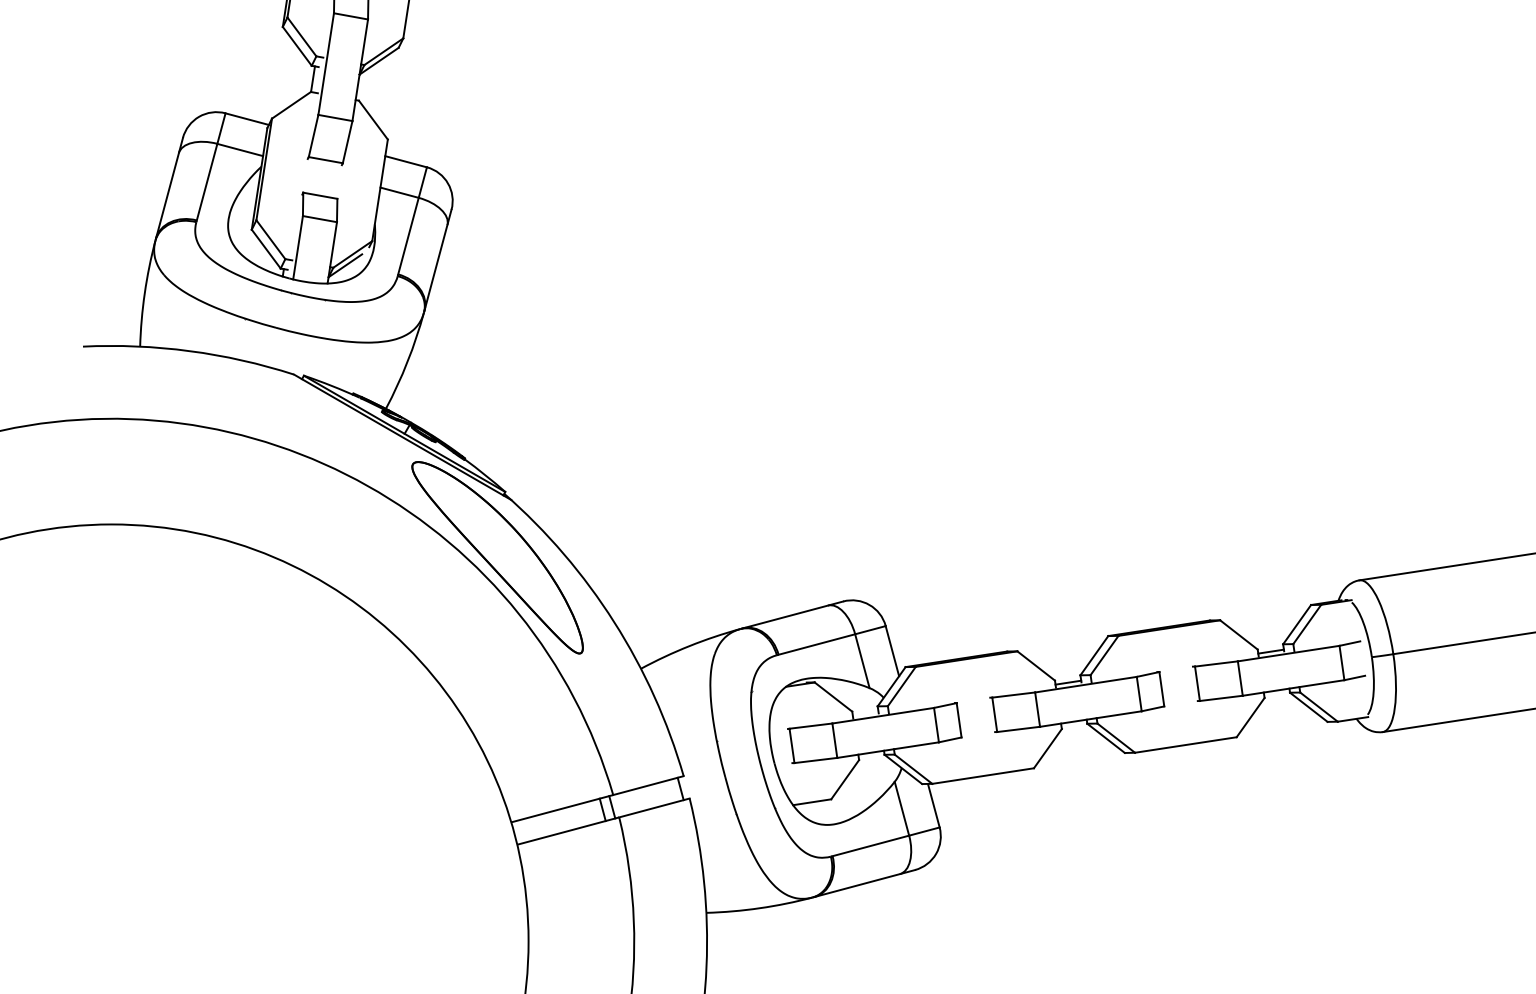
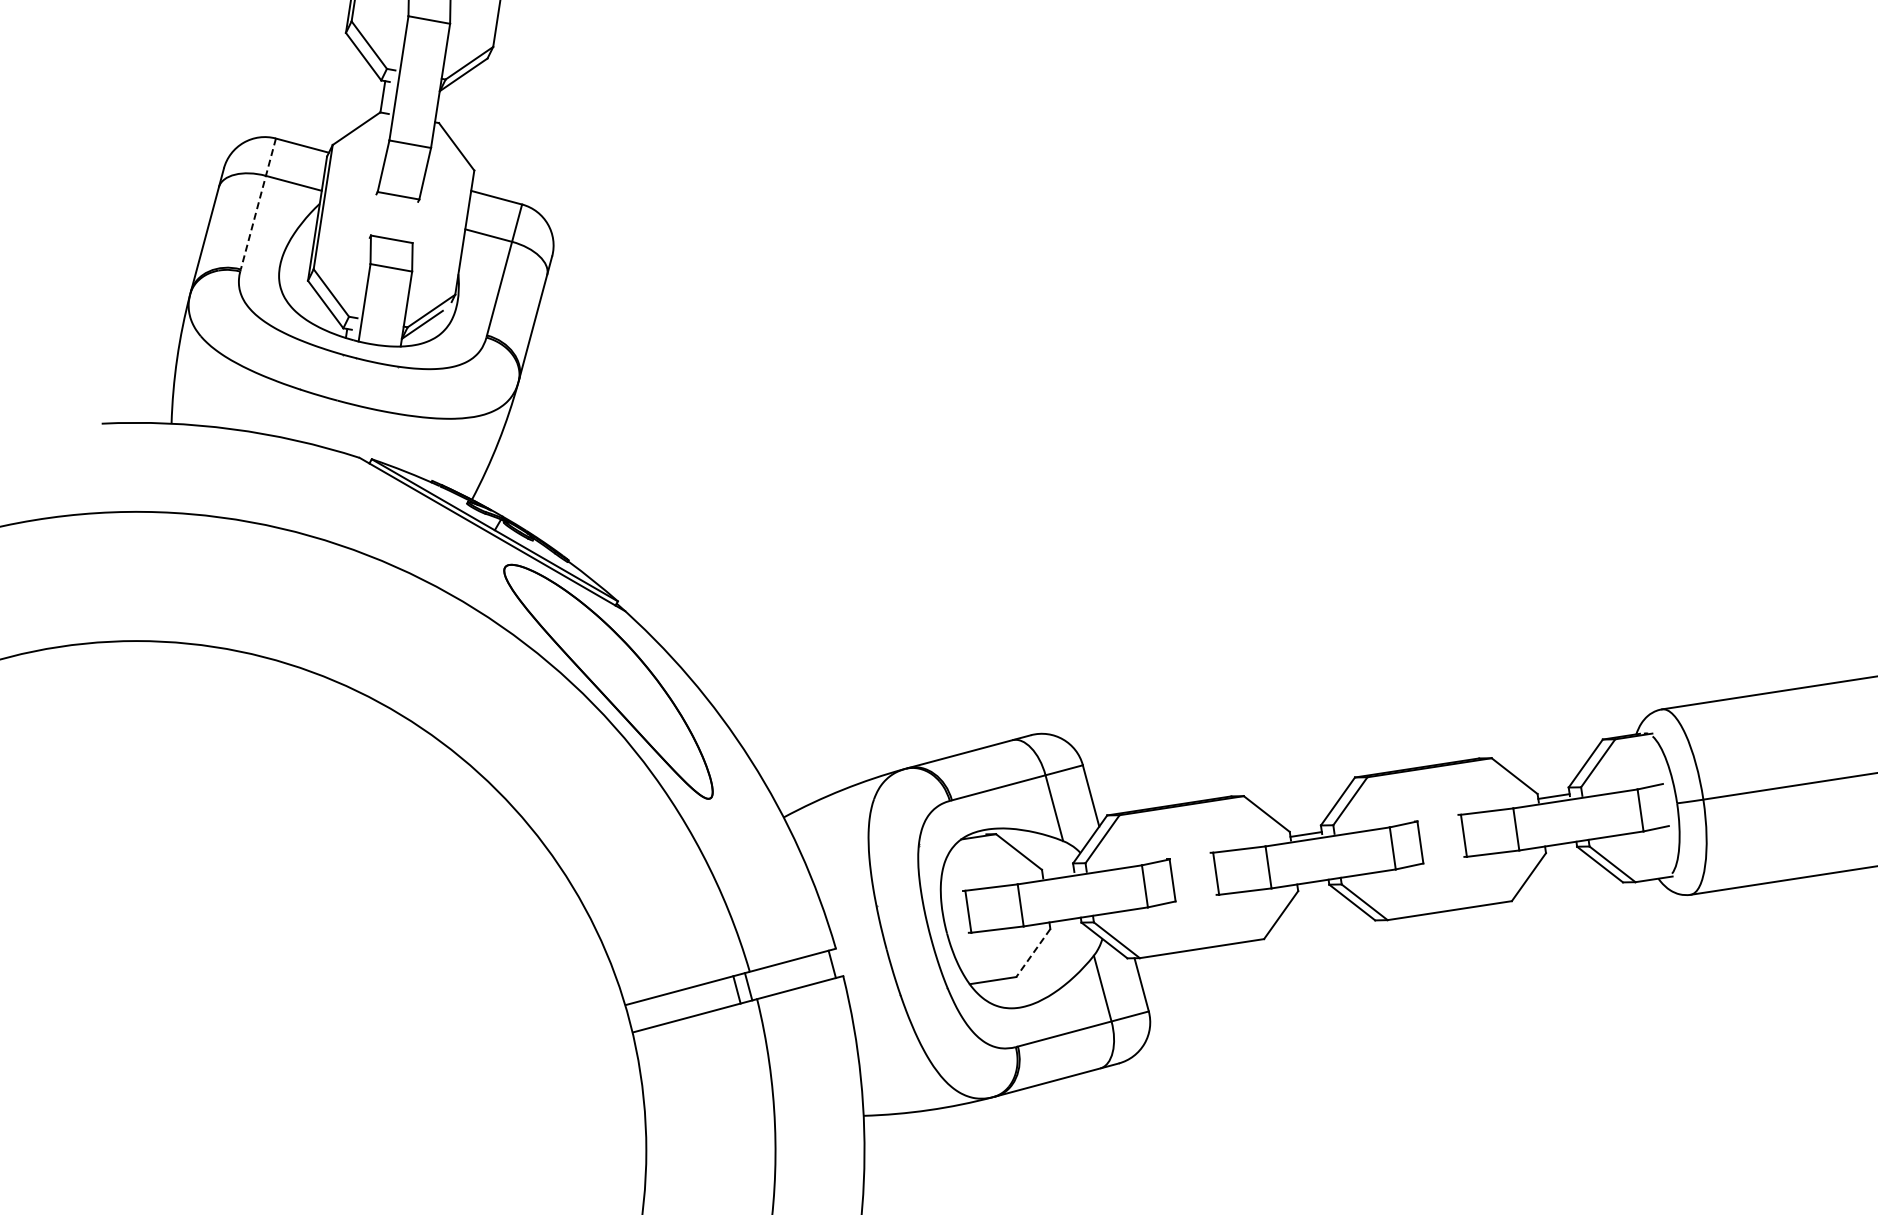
line: (211, 167) -> (258, 204), solid -> dashed
line: (845, 780) -> (1033, 953), solid -> dashed

